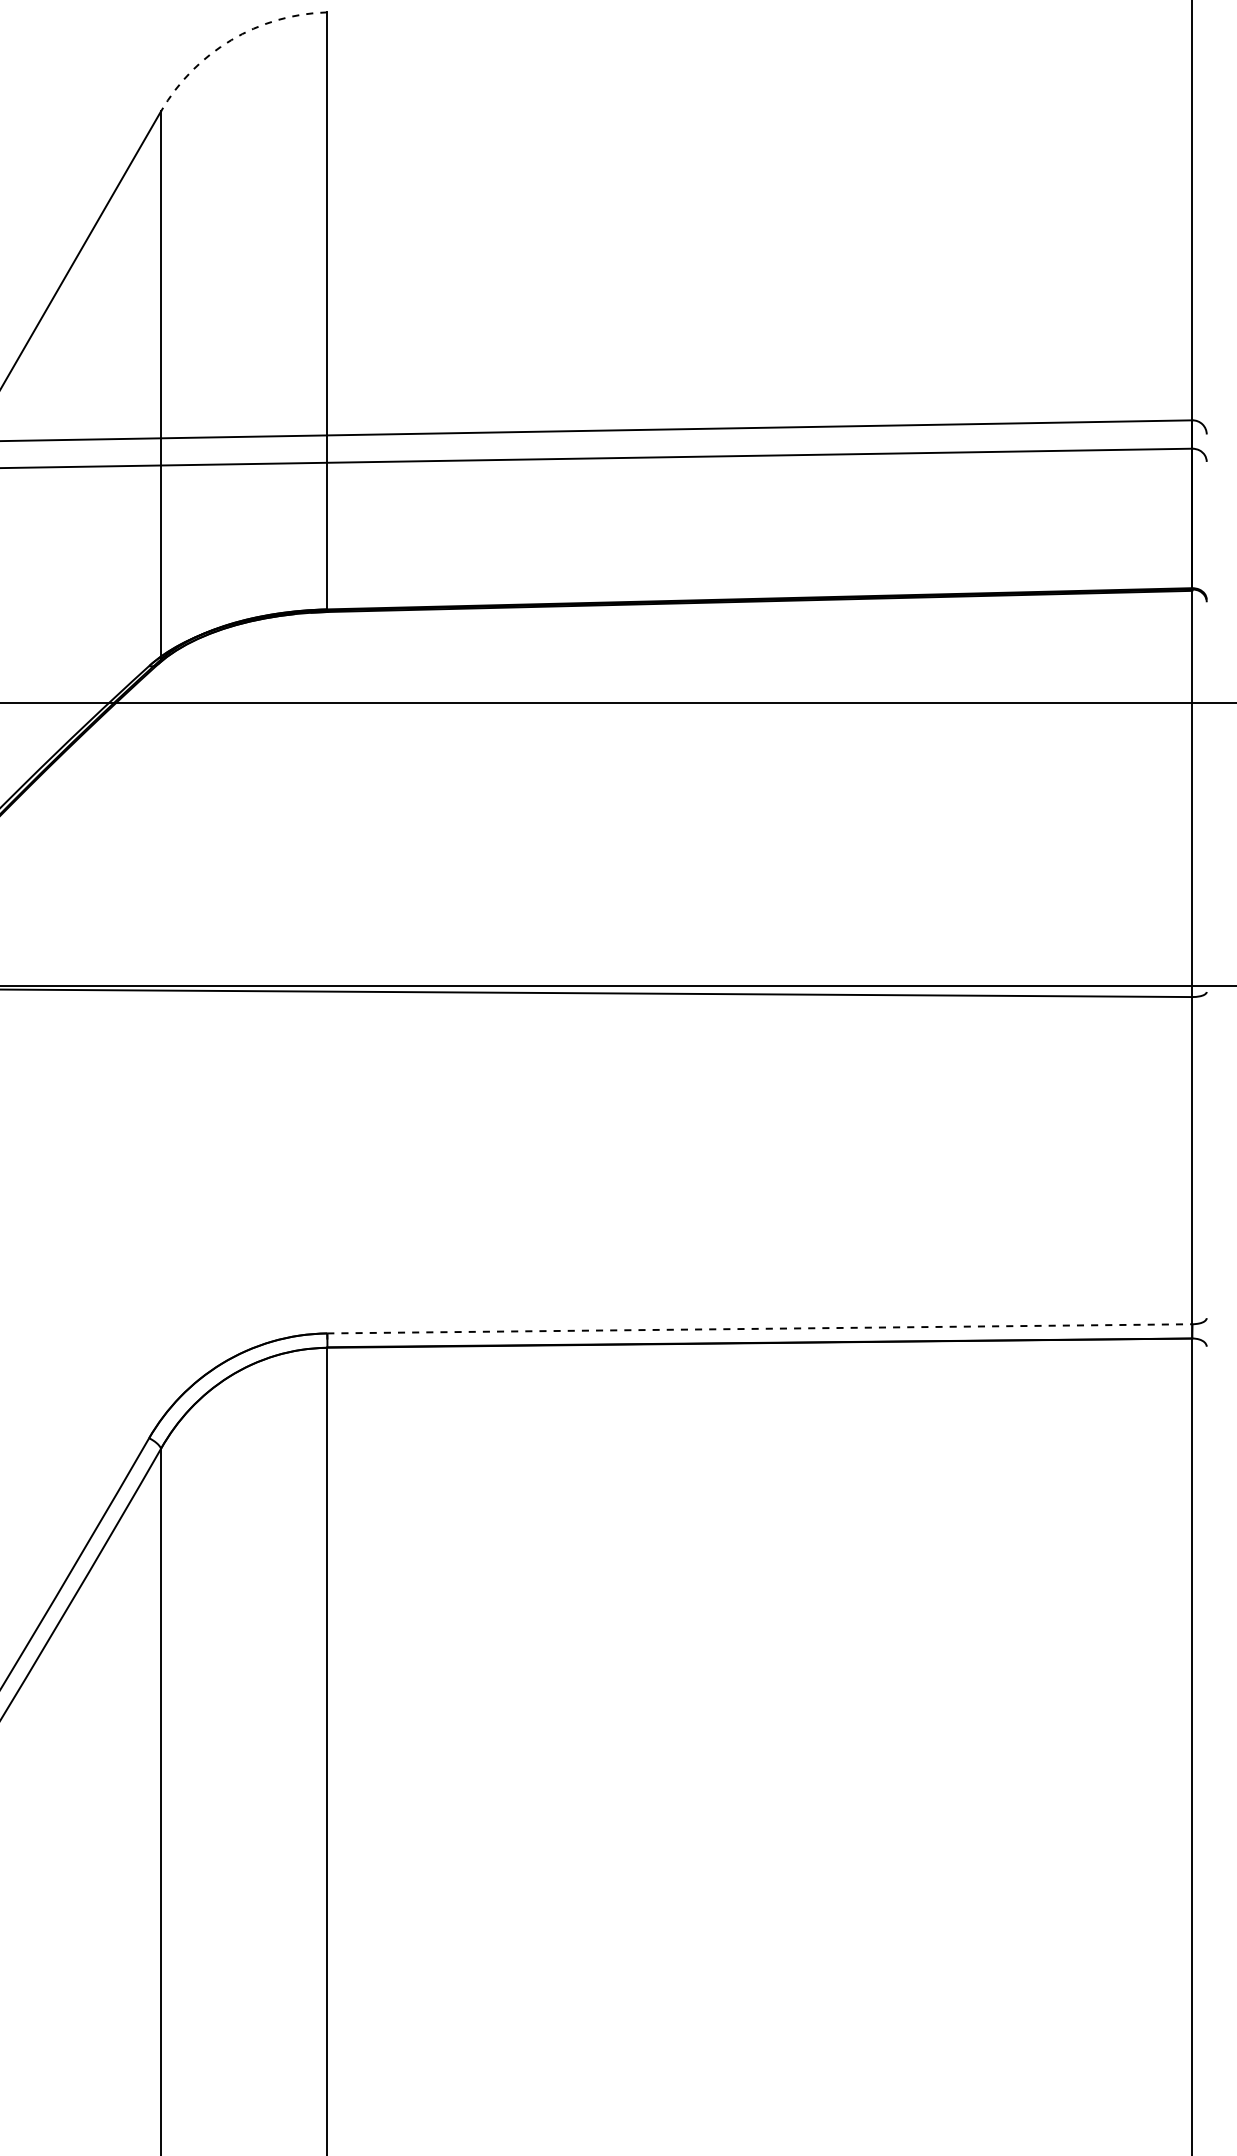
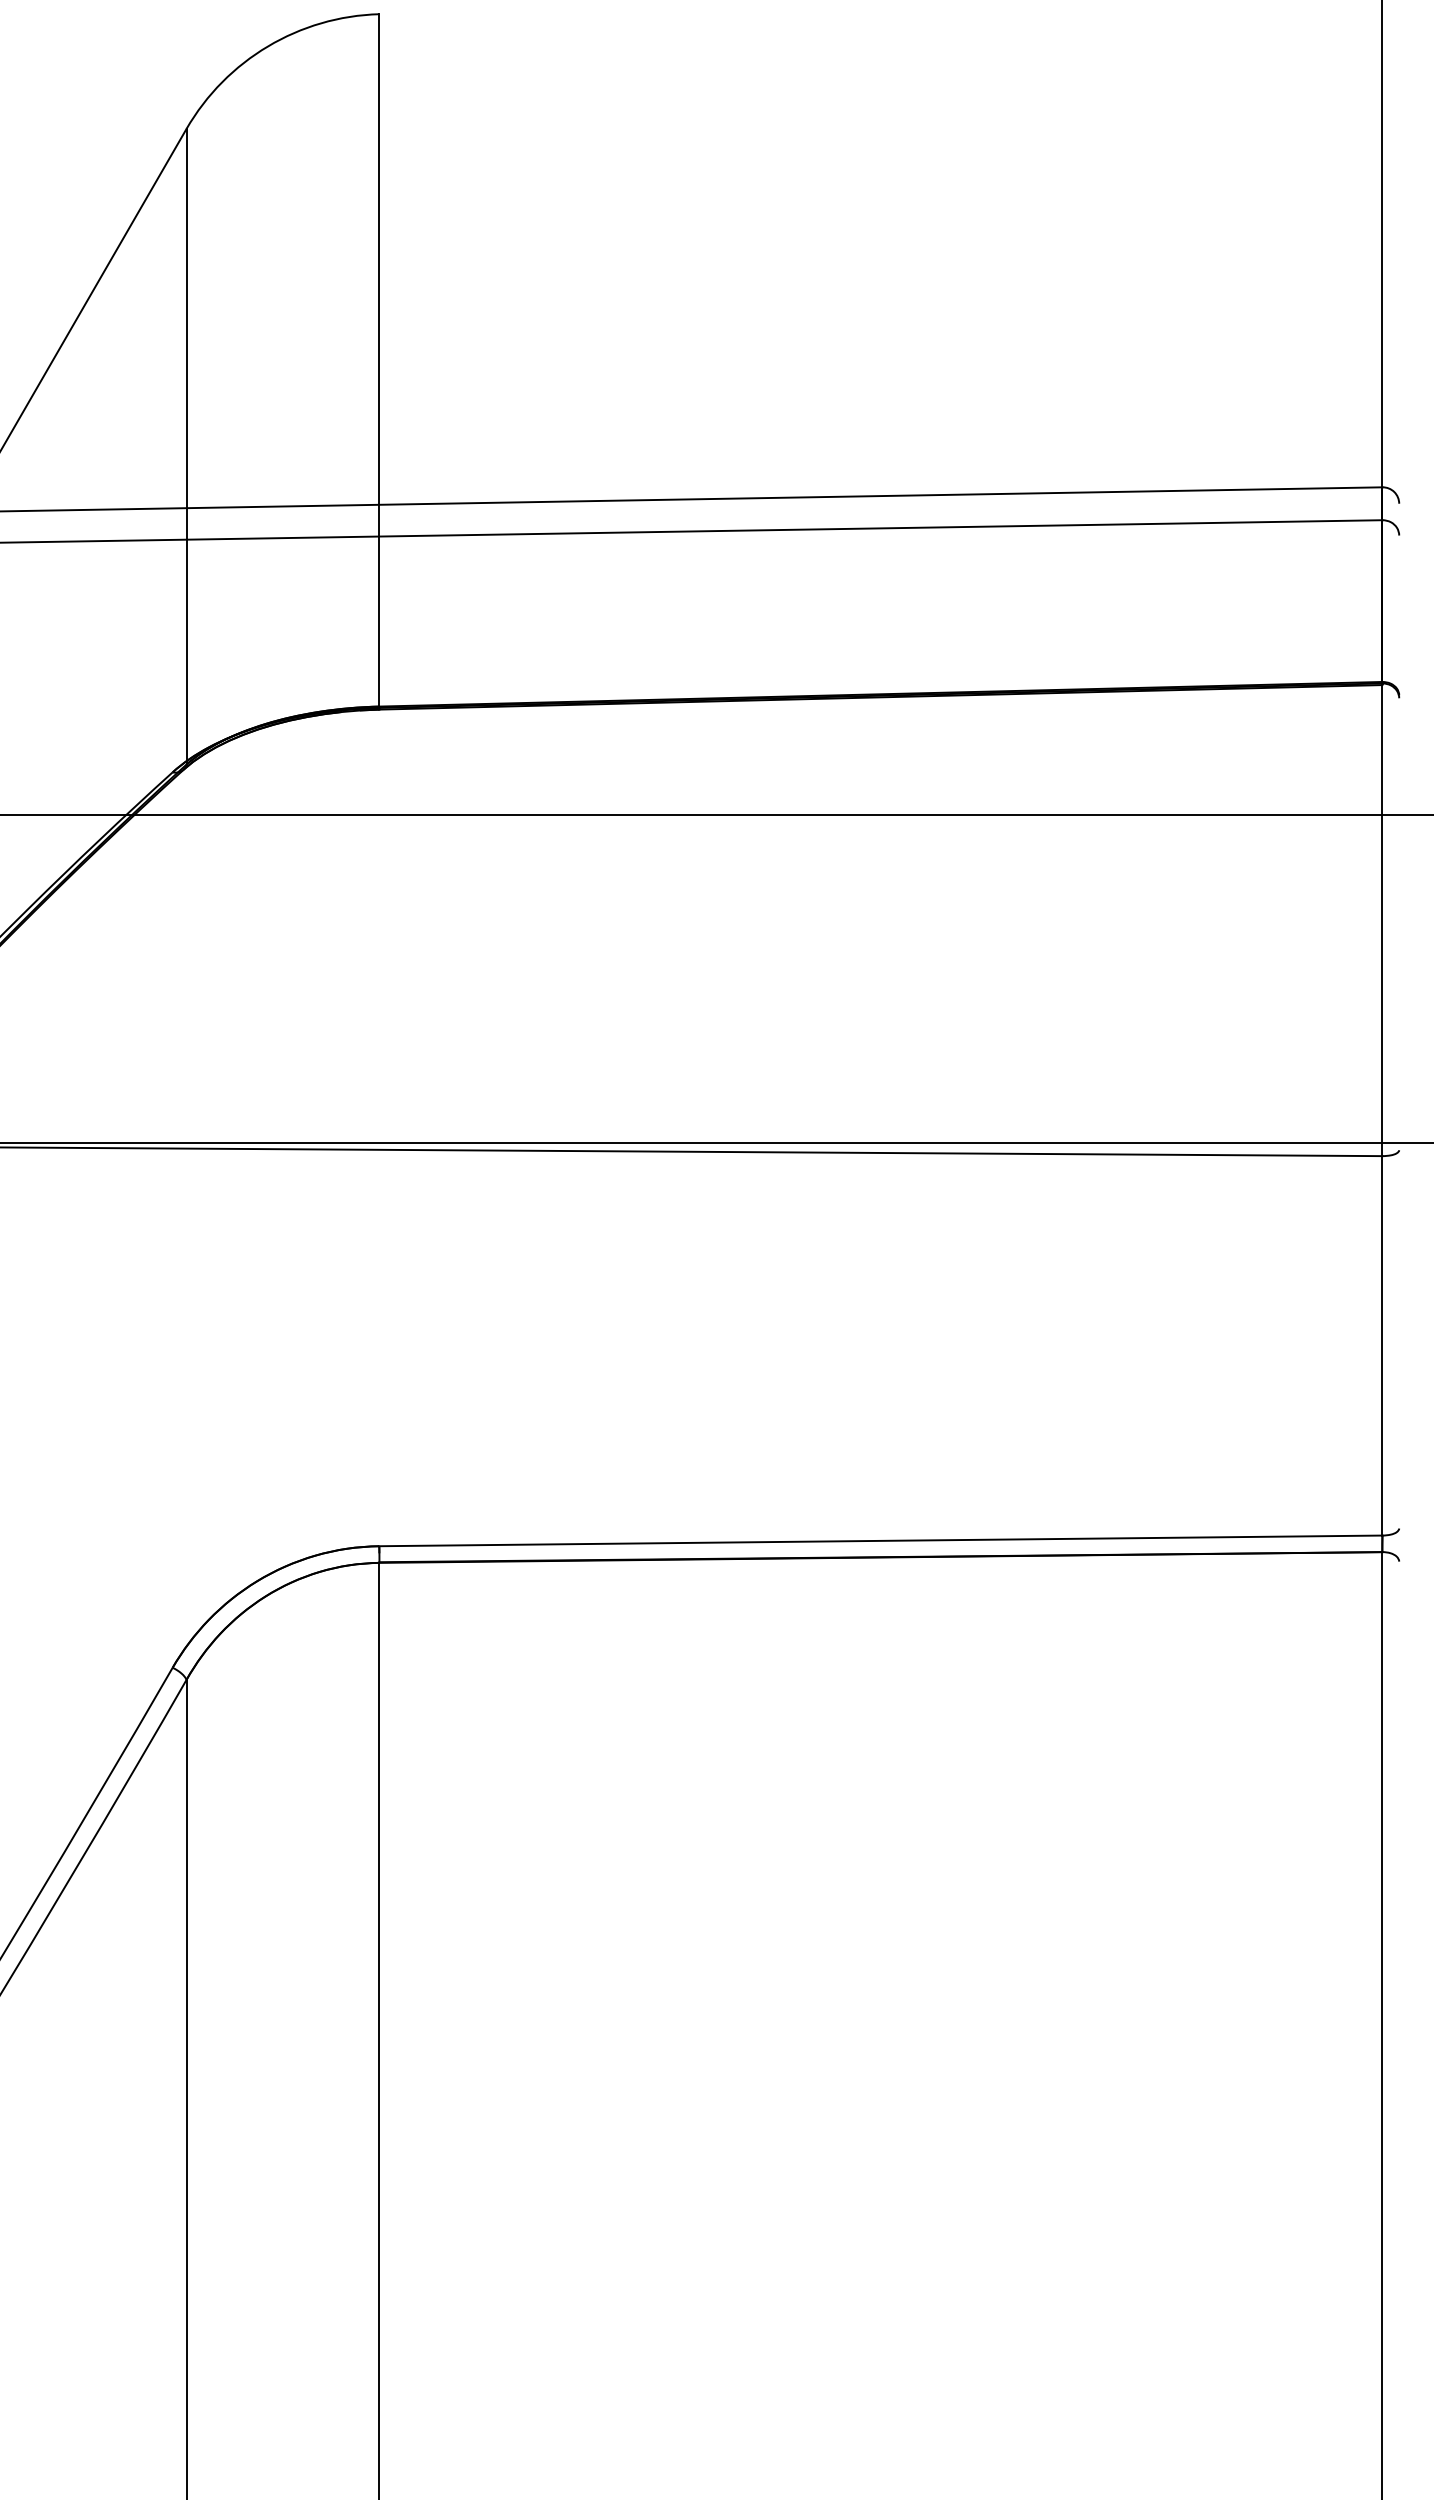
arc: (231, 40) -> (268, 46), dashed -> solid
line: (759, 1328) -> (880, 1540), dashed -> solid

